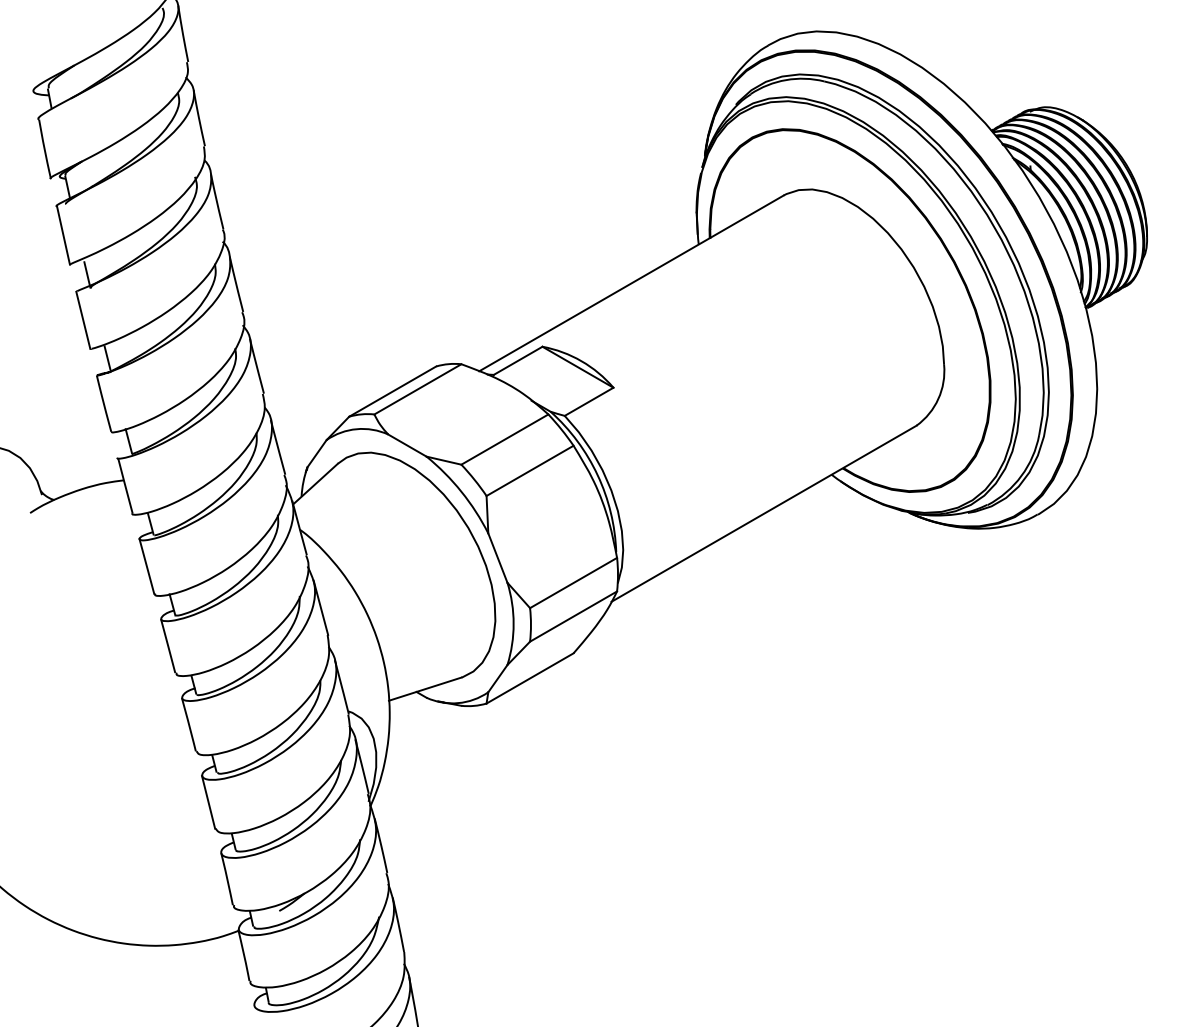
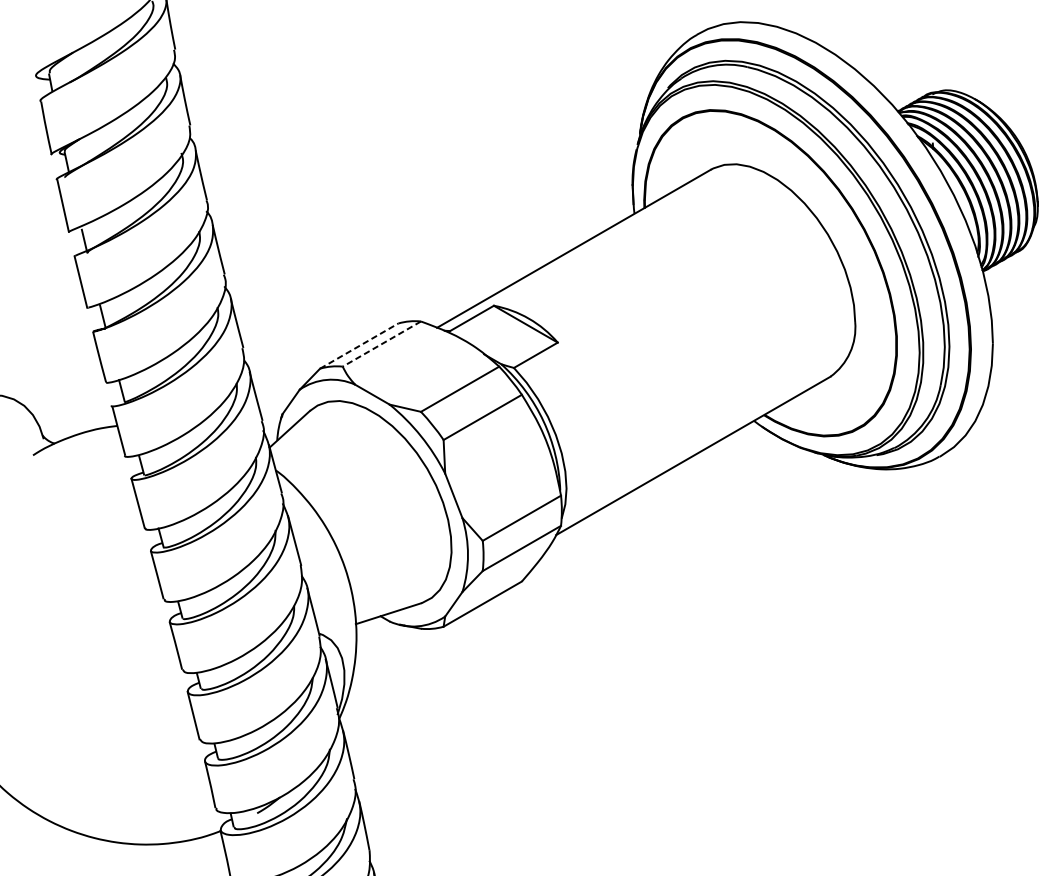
line: (417, 389) -> (381, 344), solid -> dashed
line: (393, 391) -> (359, 346), solid -> dashed

